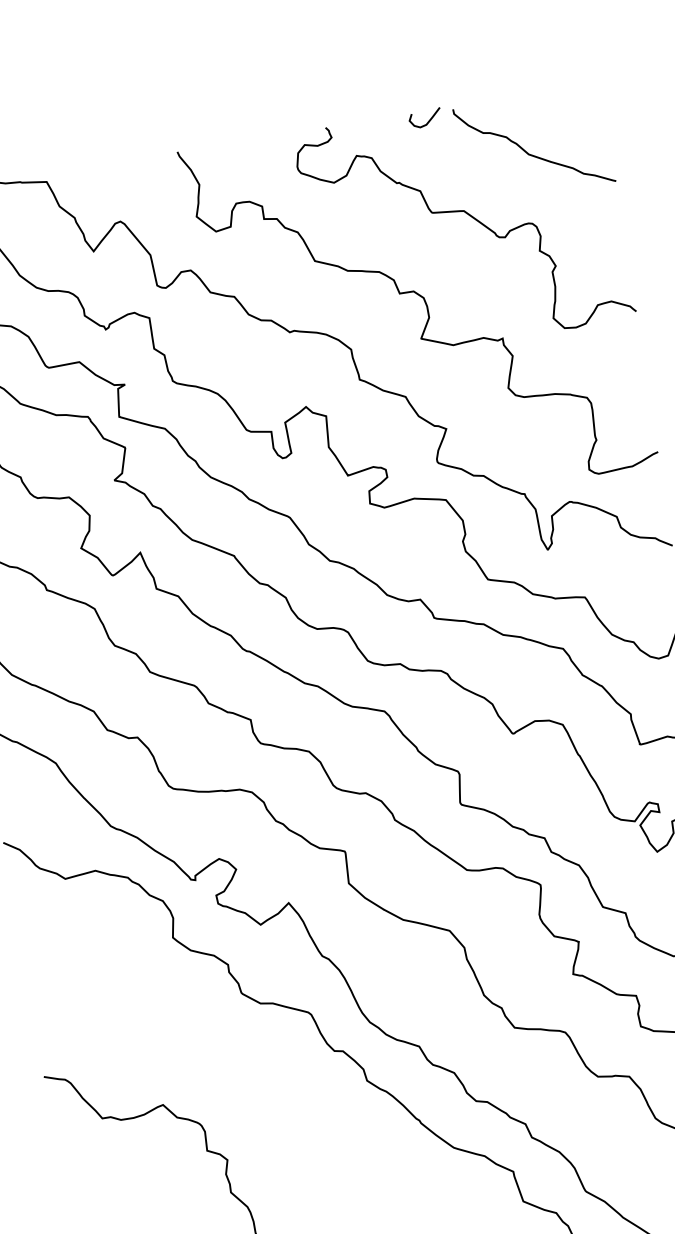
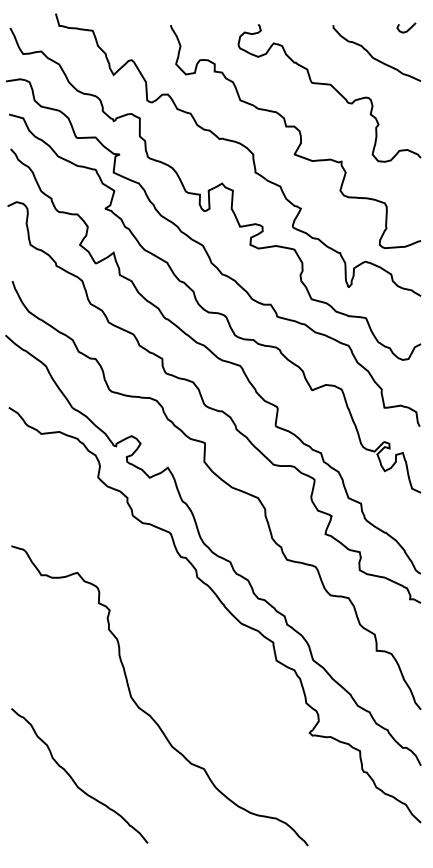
curve: (428, 118) -> (408, 28), moved

